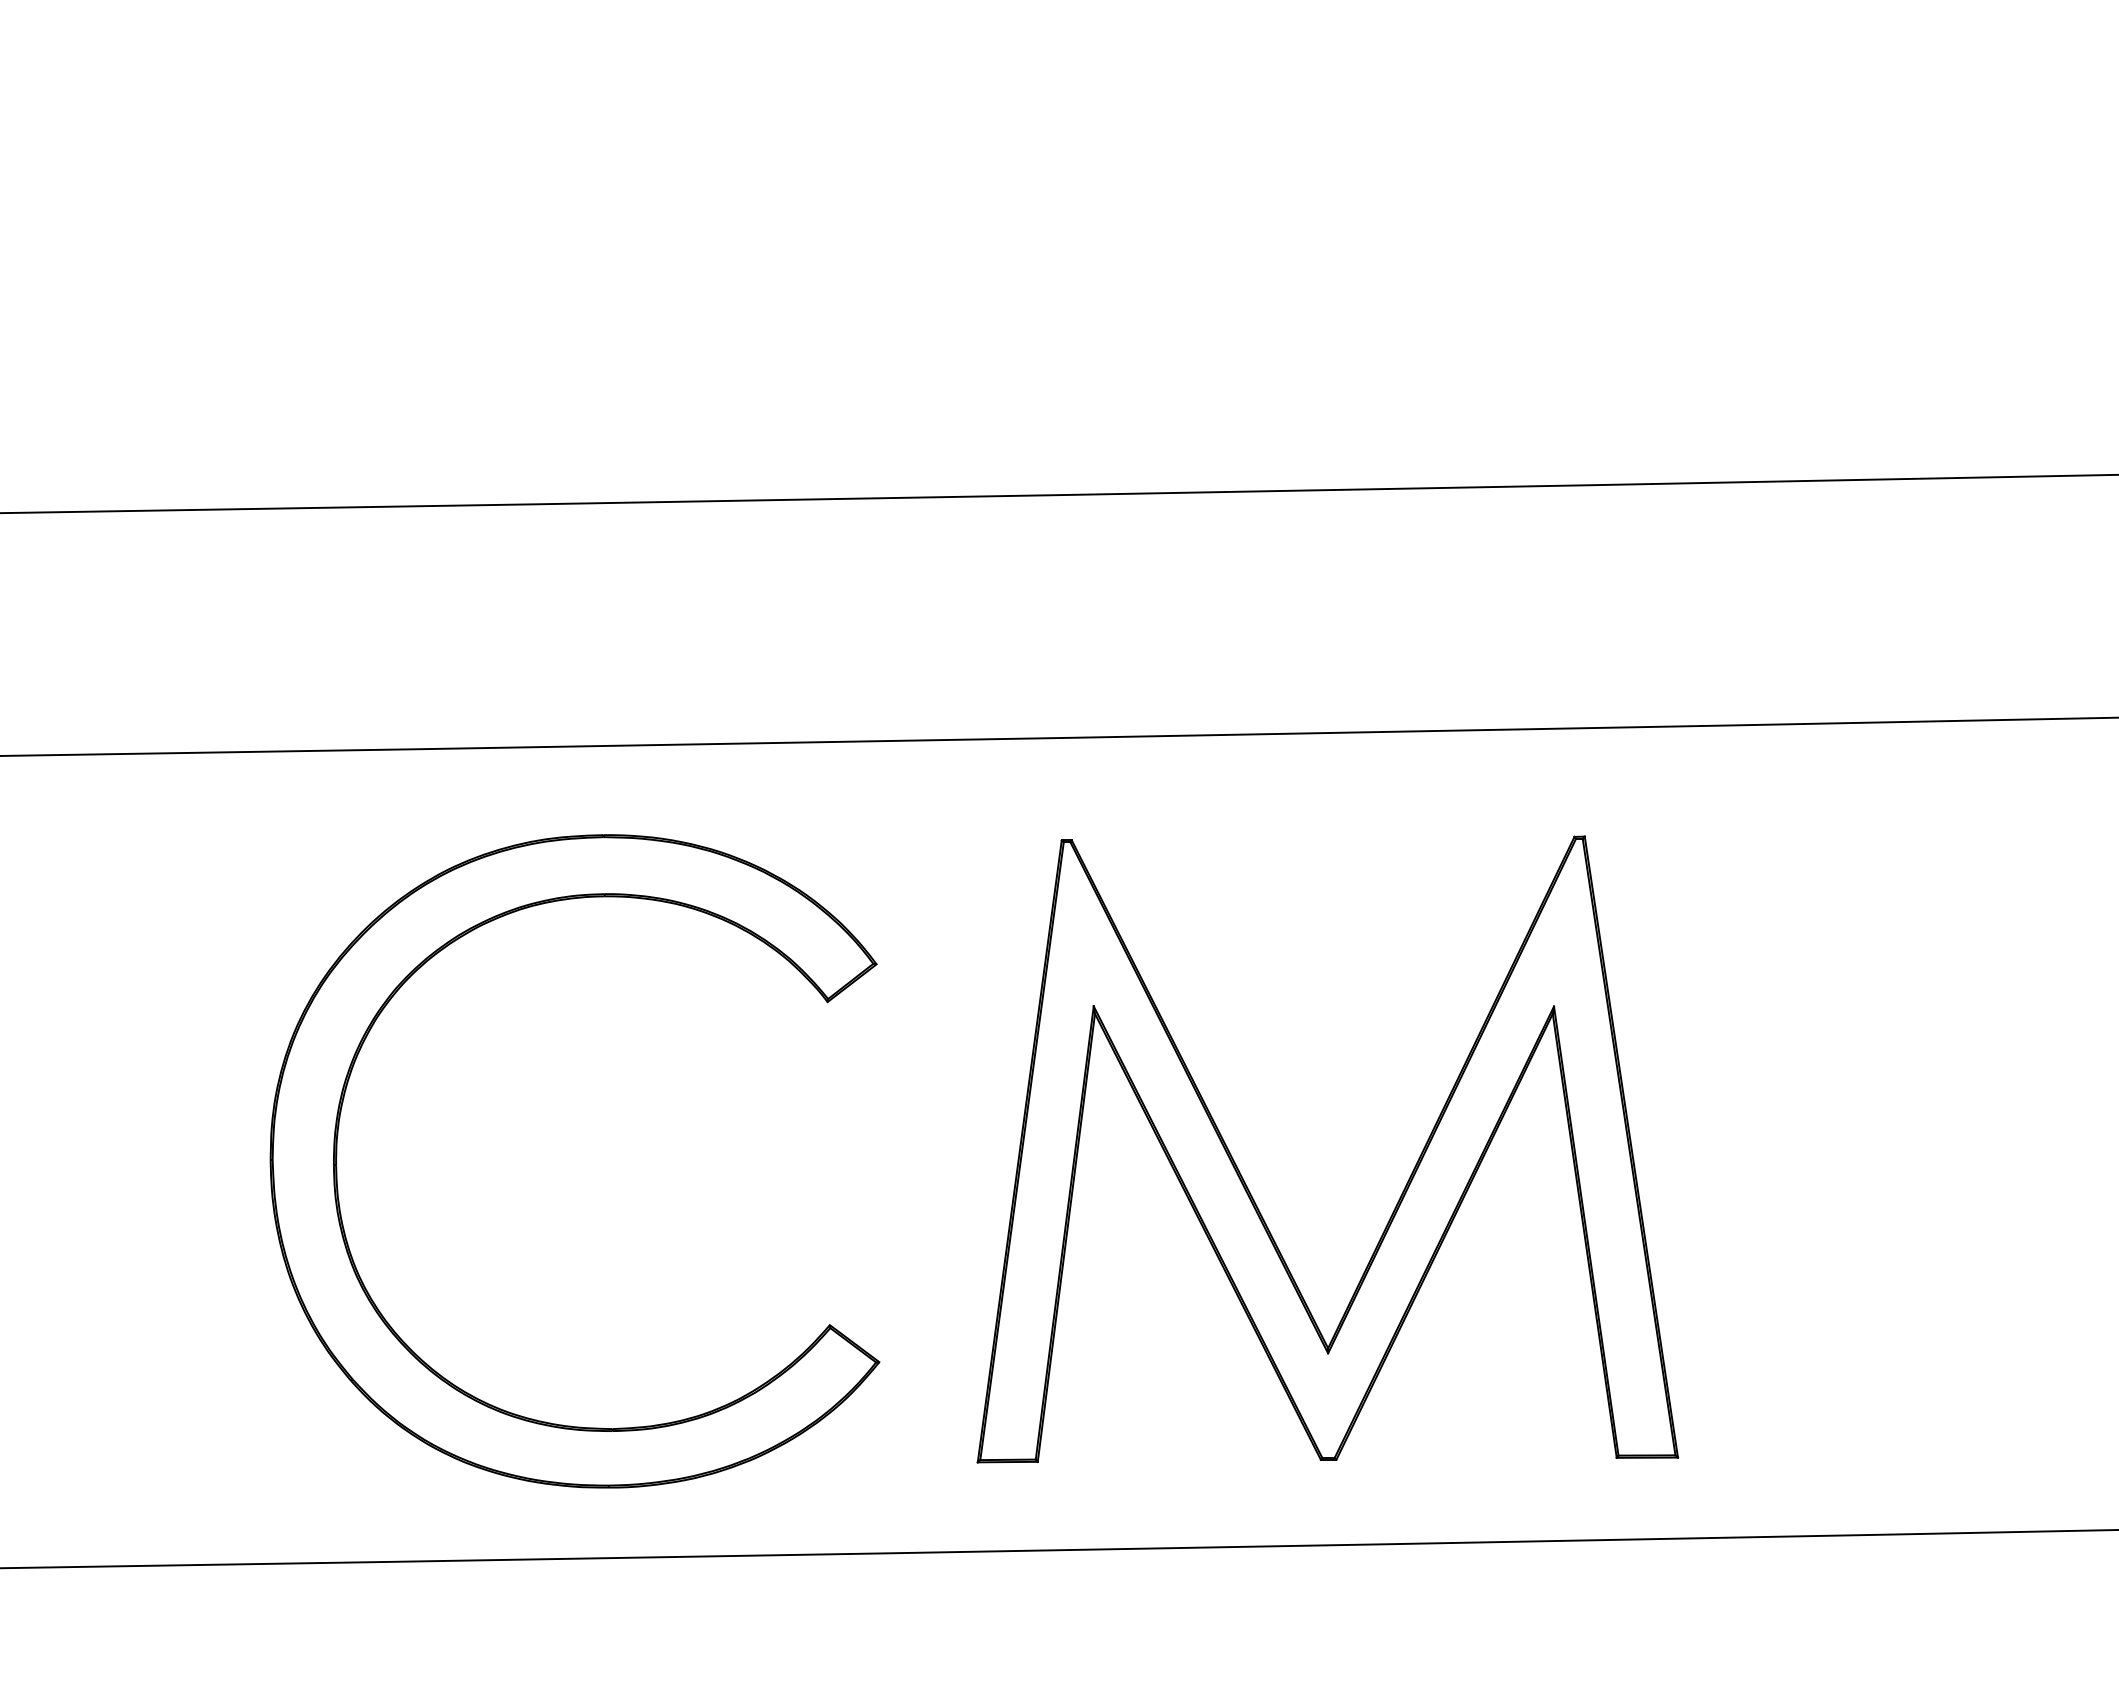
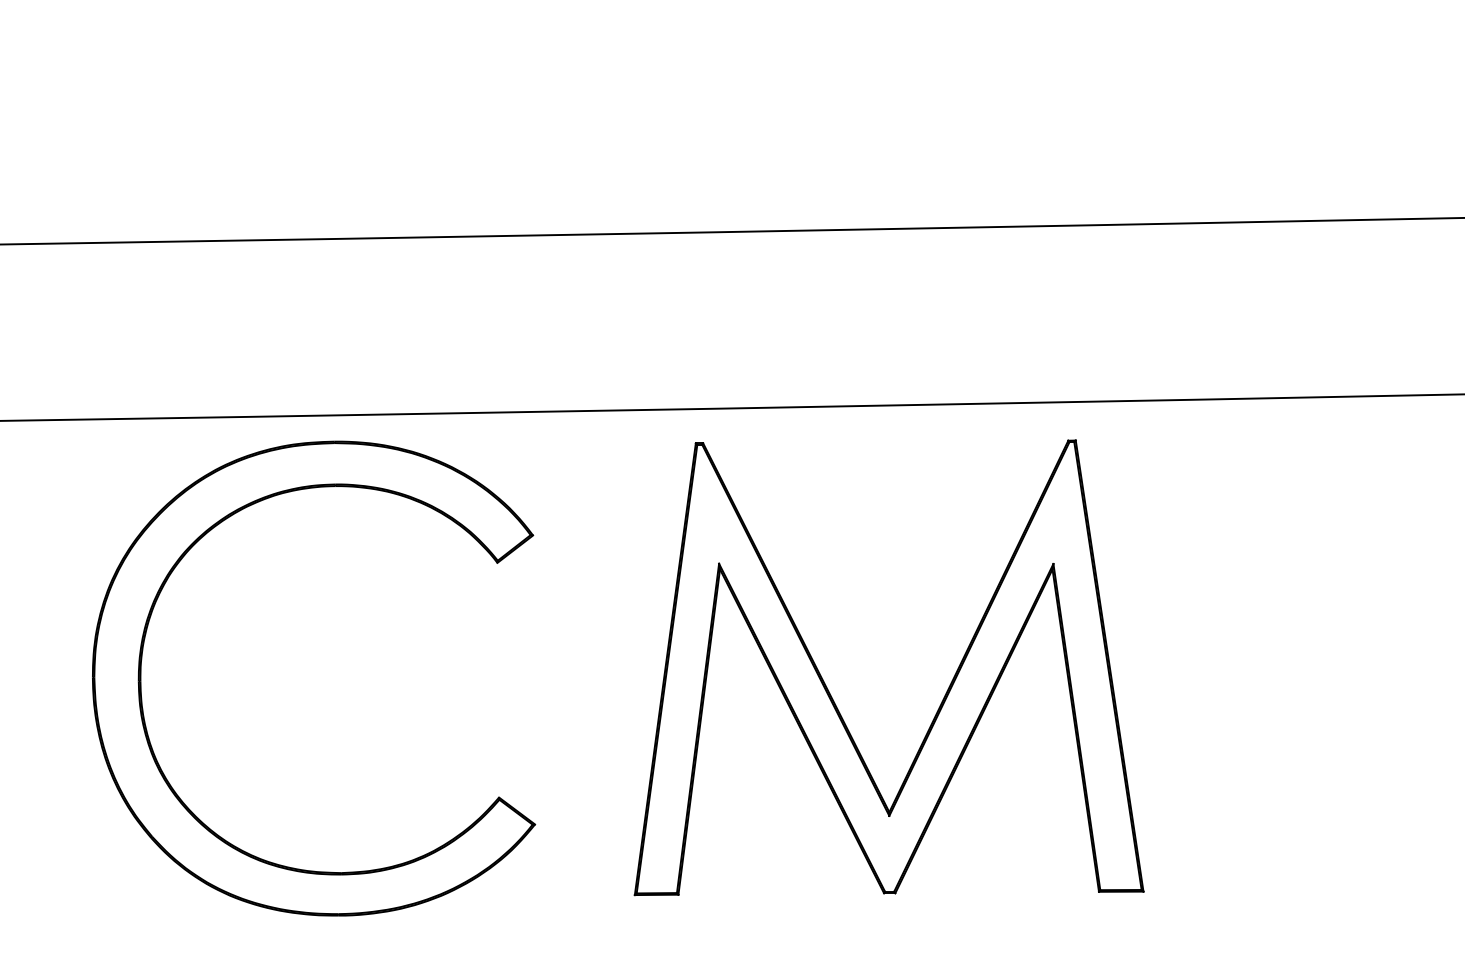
part: (337, 1156) -> (141, 675), moved
part: (1404, 1187) -> (944, 695), moved

